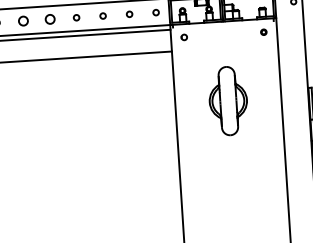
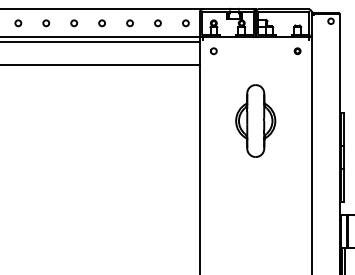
circle: (49, 19) -> (73, 23), size x0.62
circle: (23, 21) -> (46, 23), size x0.62

